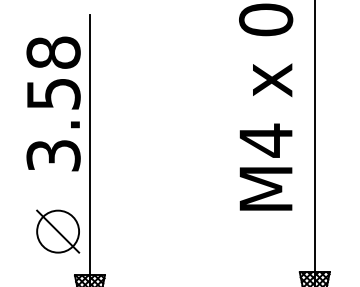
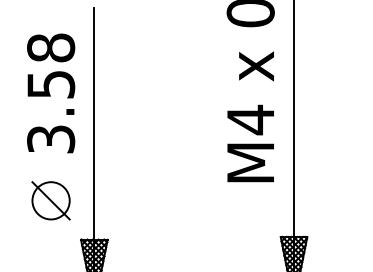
text: (54, 104) -> (51, 93), moved
part: (57, 231) -> (50, 200), moved

